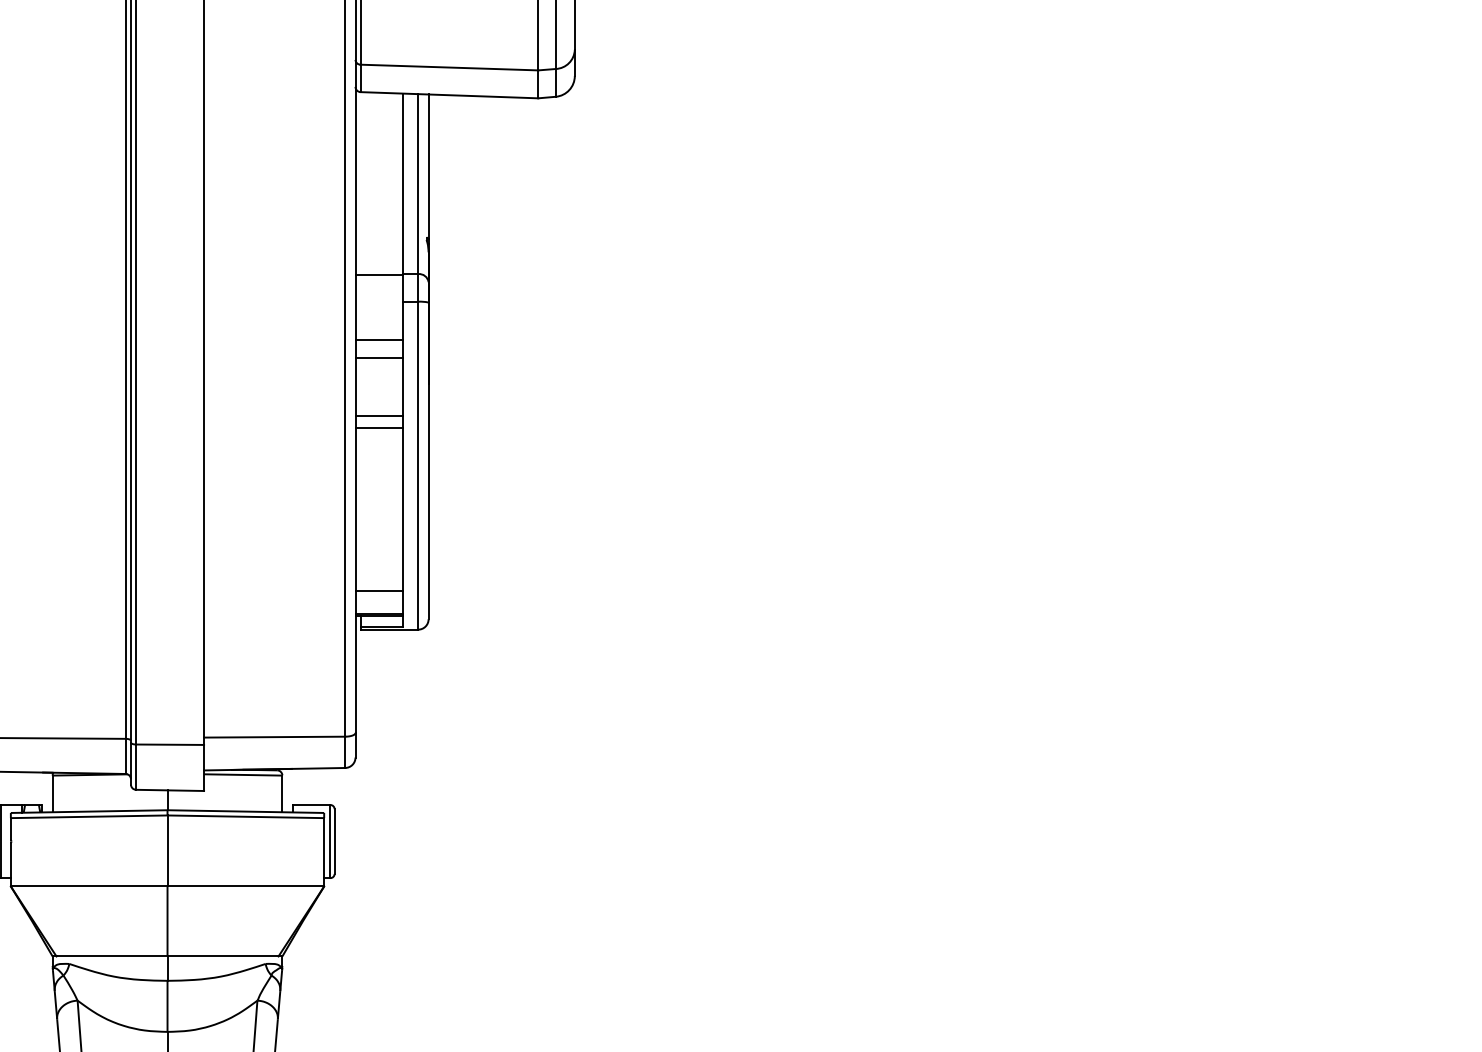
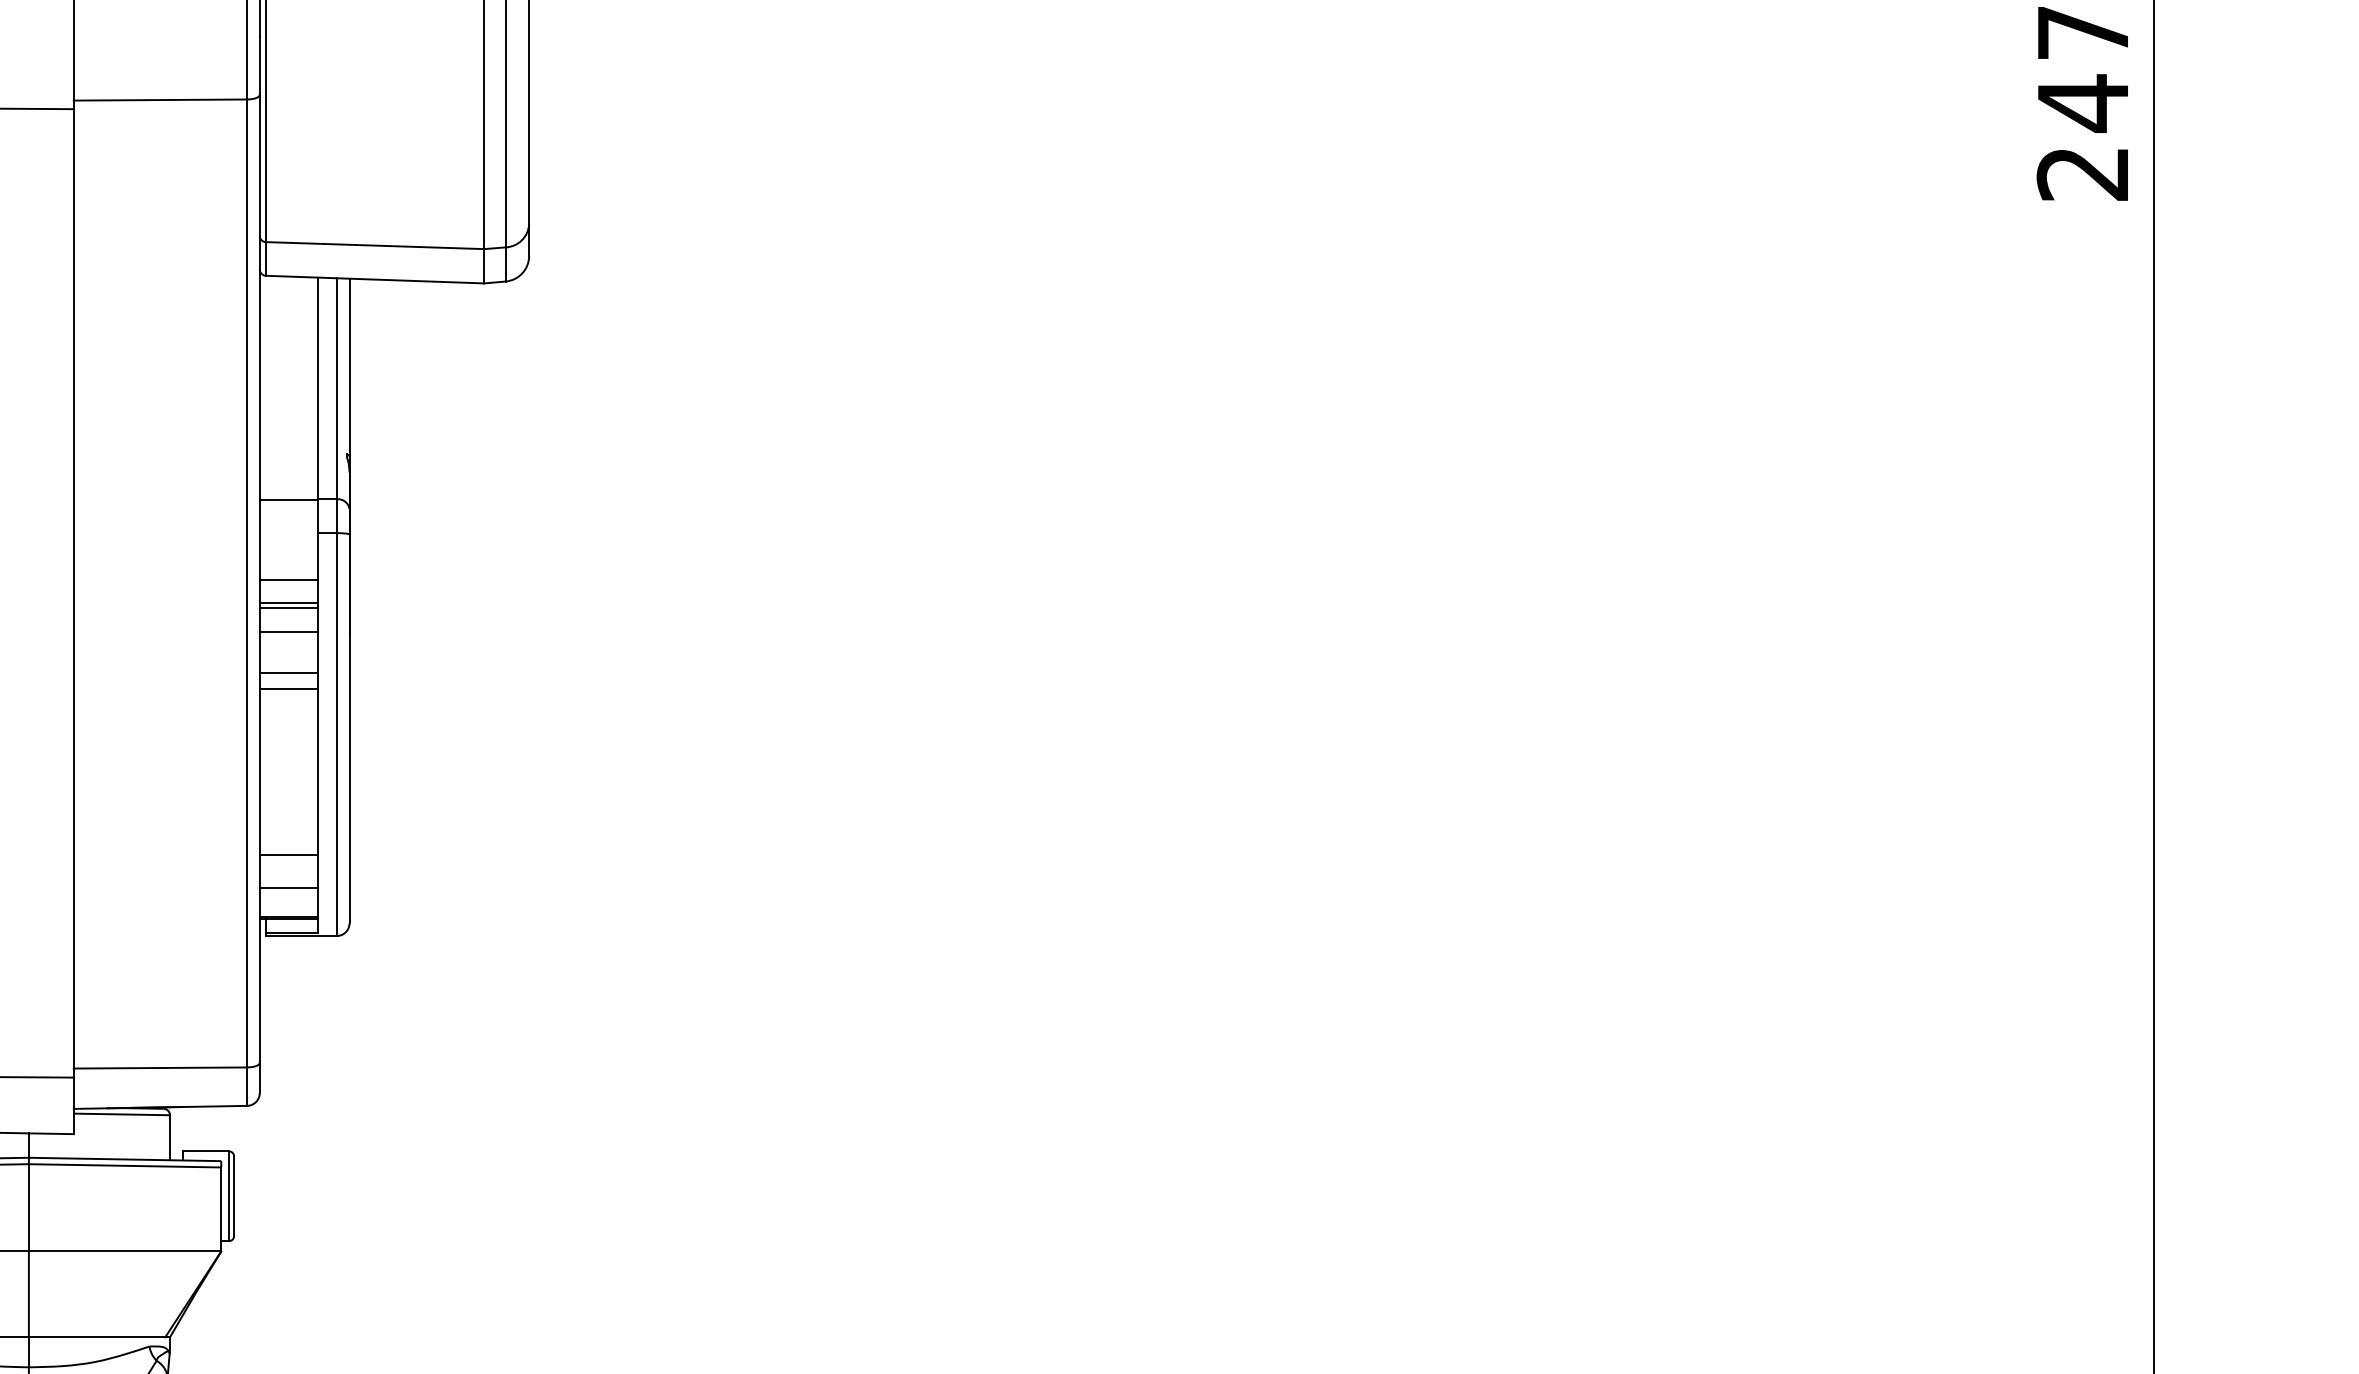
line: (378, 362) -> (288, 607), added
line: (378, 382) -> (288, 632), added
line: (378, 563) -> (288, 854), added

